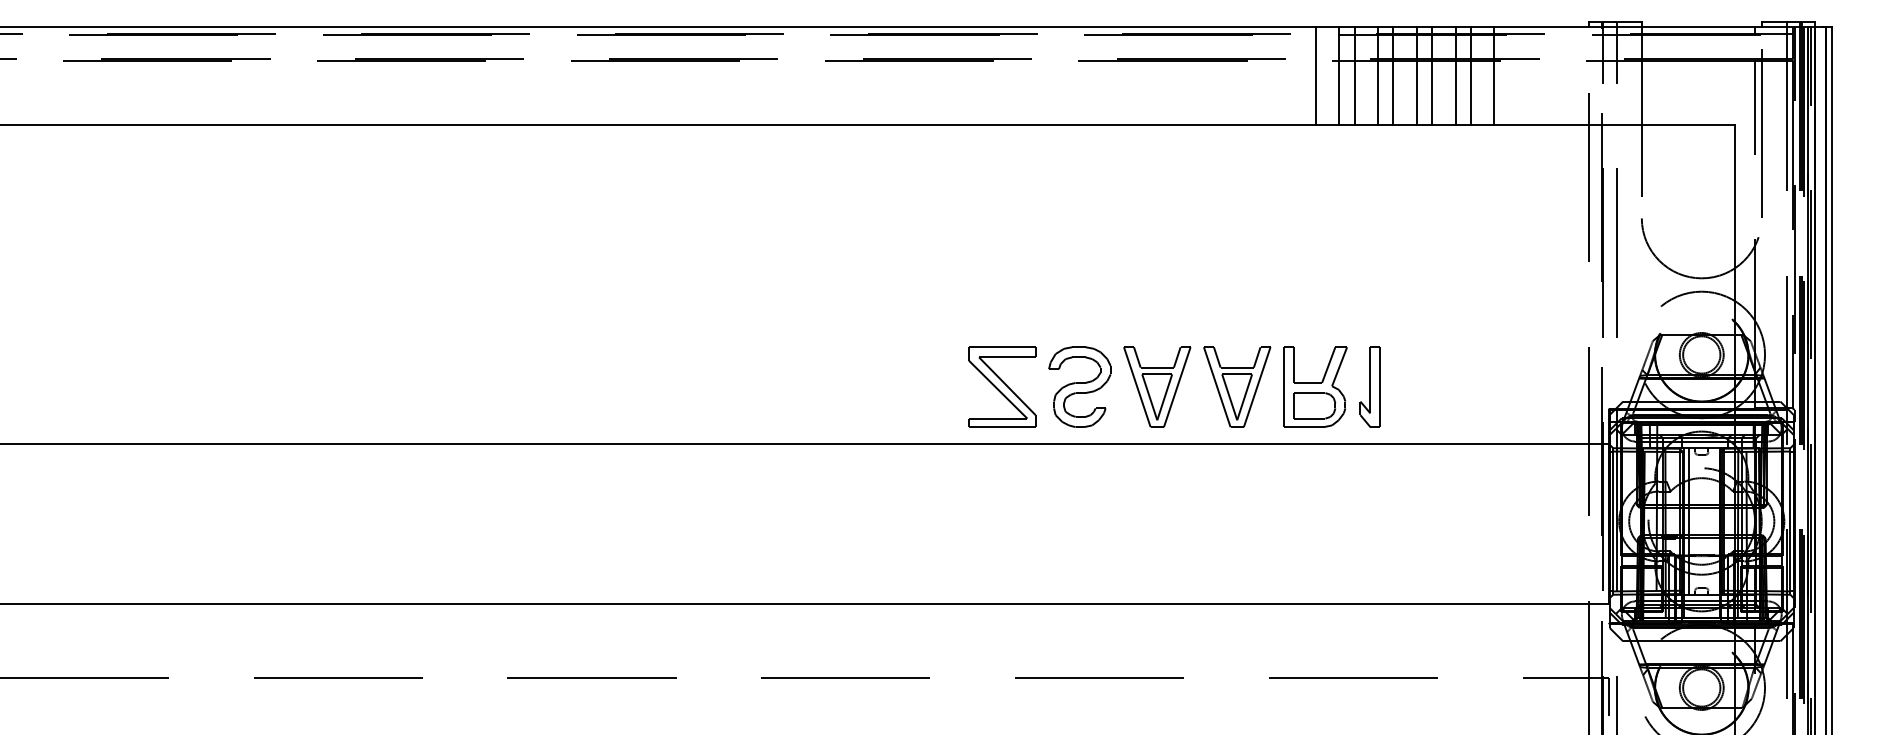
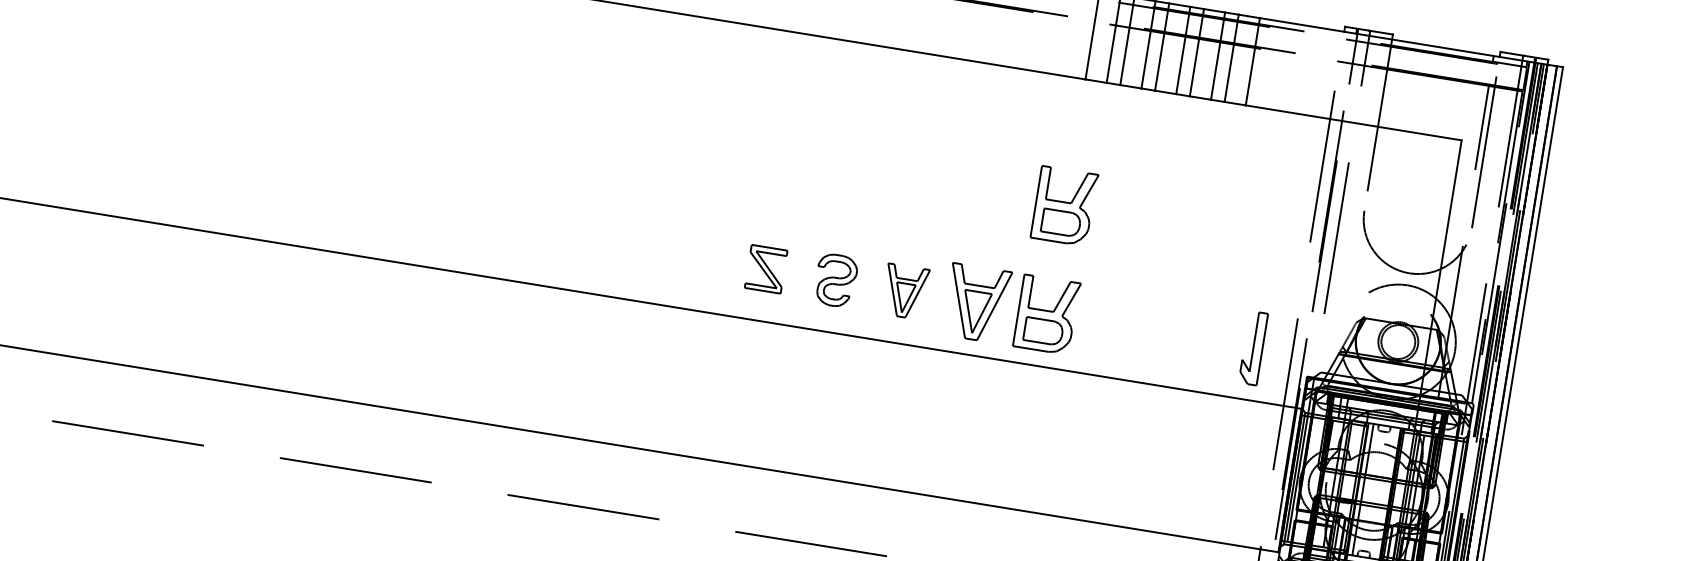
part: (1315, 265) -> (1064, 205), added
part: (1002, 386) -> (766, 268), size x0.6
part: (1079, 386) -> (835, 279), size x0.7
part: (1157, 386) -> (905, 291), size x0.7
part: (1369, 386) -> (1252, 347), moved

